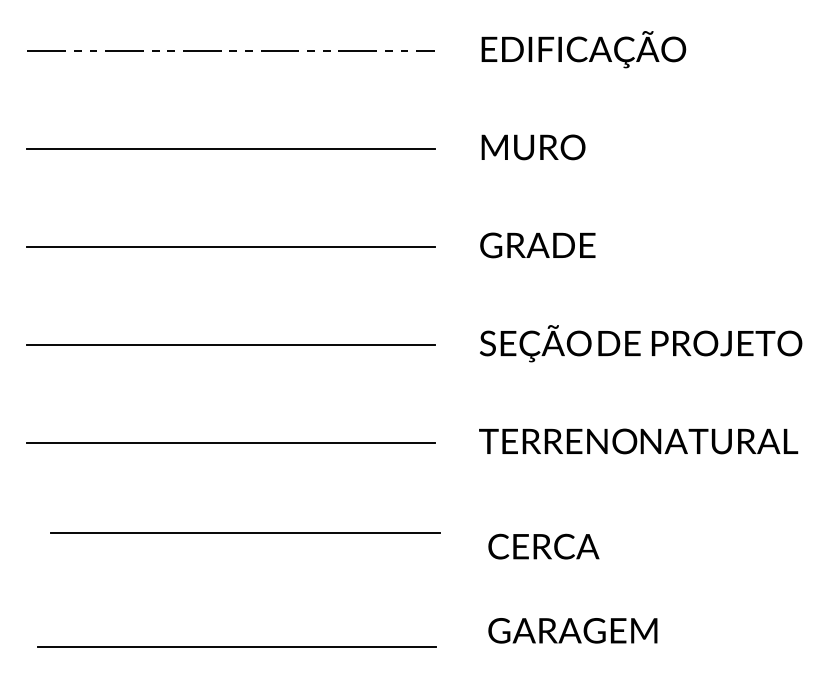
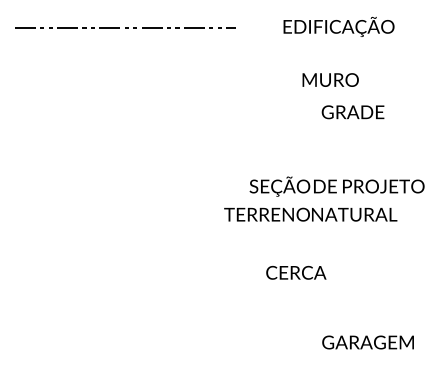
text: (582, 48) -> (338, 26), moved
text: (533, 146) -> (330, 79), moved
line: (231, 150) -> (125, 81), removed
text: (536, 245) -> (352, 112), moved
line: (231, 247) -> (125, 134), removed
text: (639, 343) -> (336, 186), moved
line: (231, 345) -> (125, 187), removed
text: (638, 441) -> (310, 214), moved
line: (231, 442) -> (125, 240), removed
line: (243, 533) -> (132, 289), removed
text: (544, 546) -> (296, 272), moved
text: (571, 630) -> (367, 342), moved
line: (236, 647) -> (128, 351), removed

